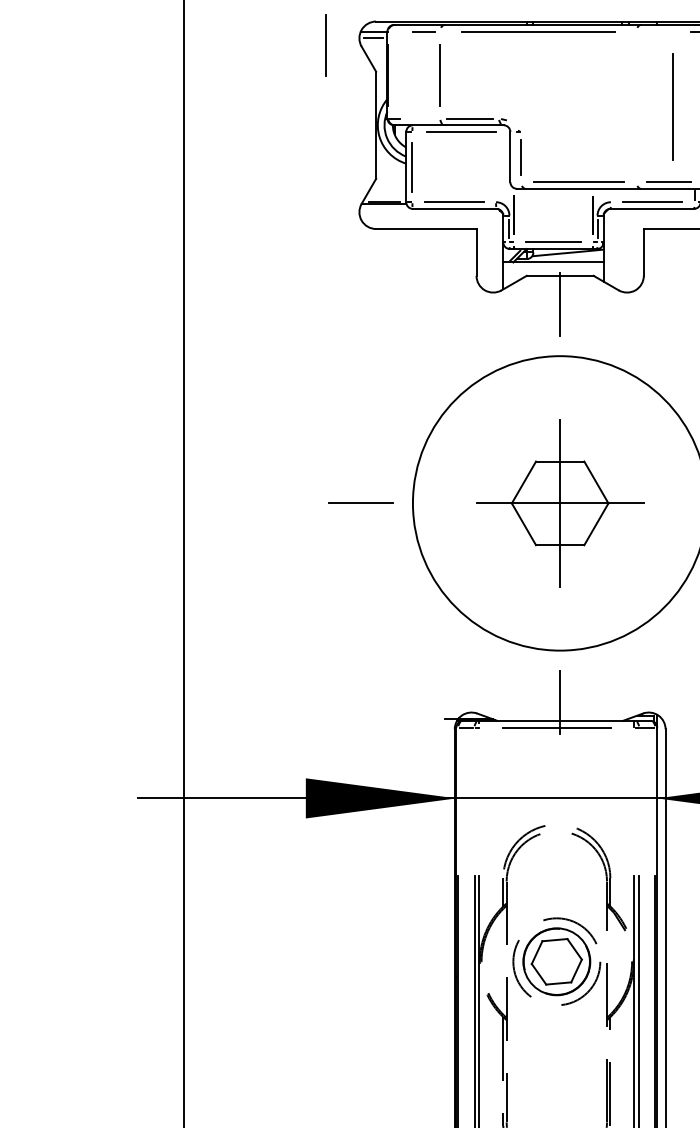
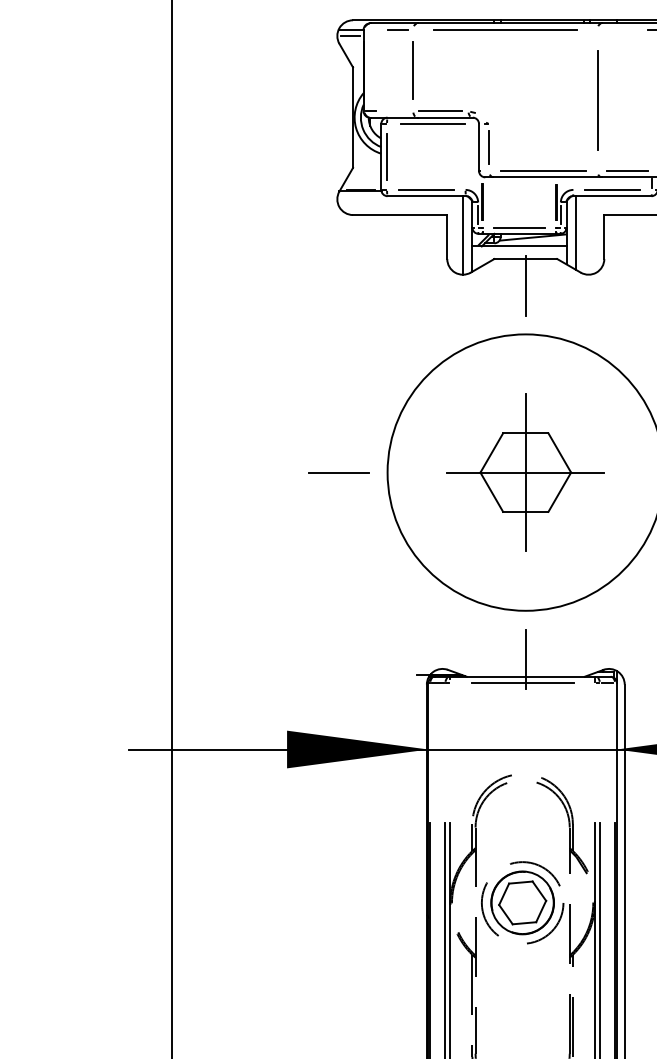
line: (325, 45) -> (305, 42), removed
line: (672, 106) -> (597, 100), moved
line: (613, 247) -> (575, 232), added
line: (493, 250) -> (463, 235), added

